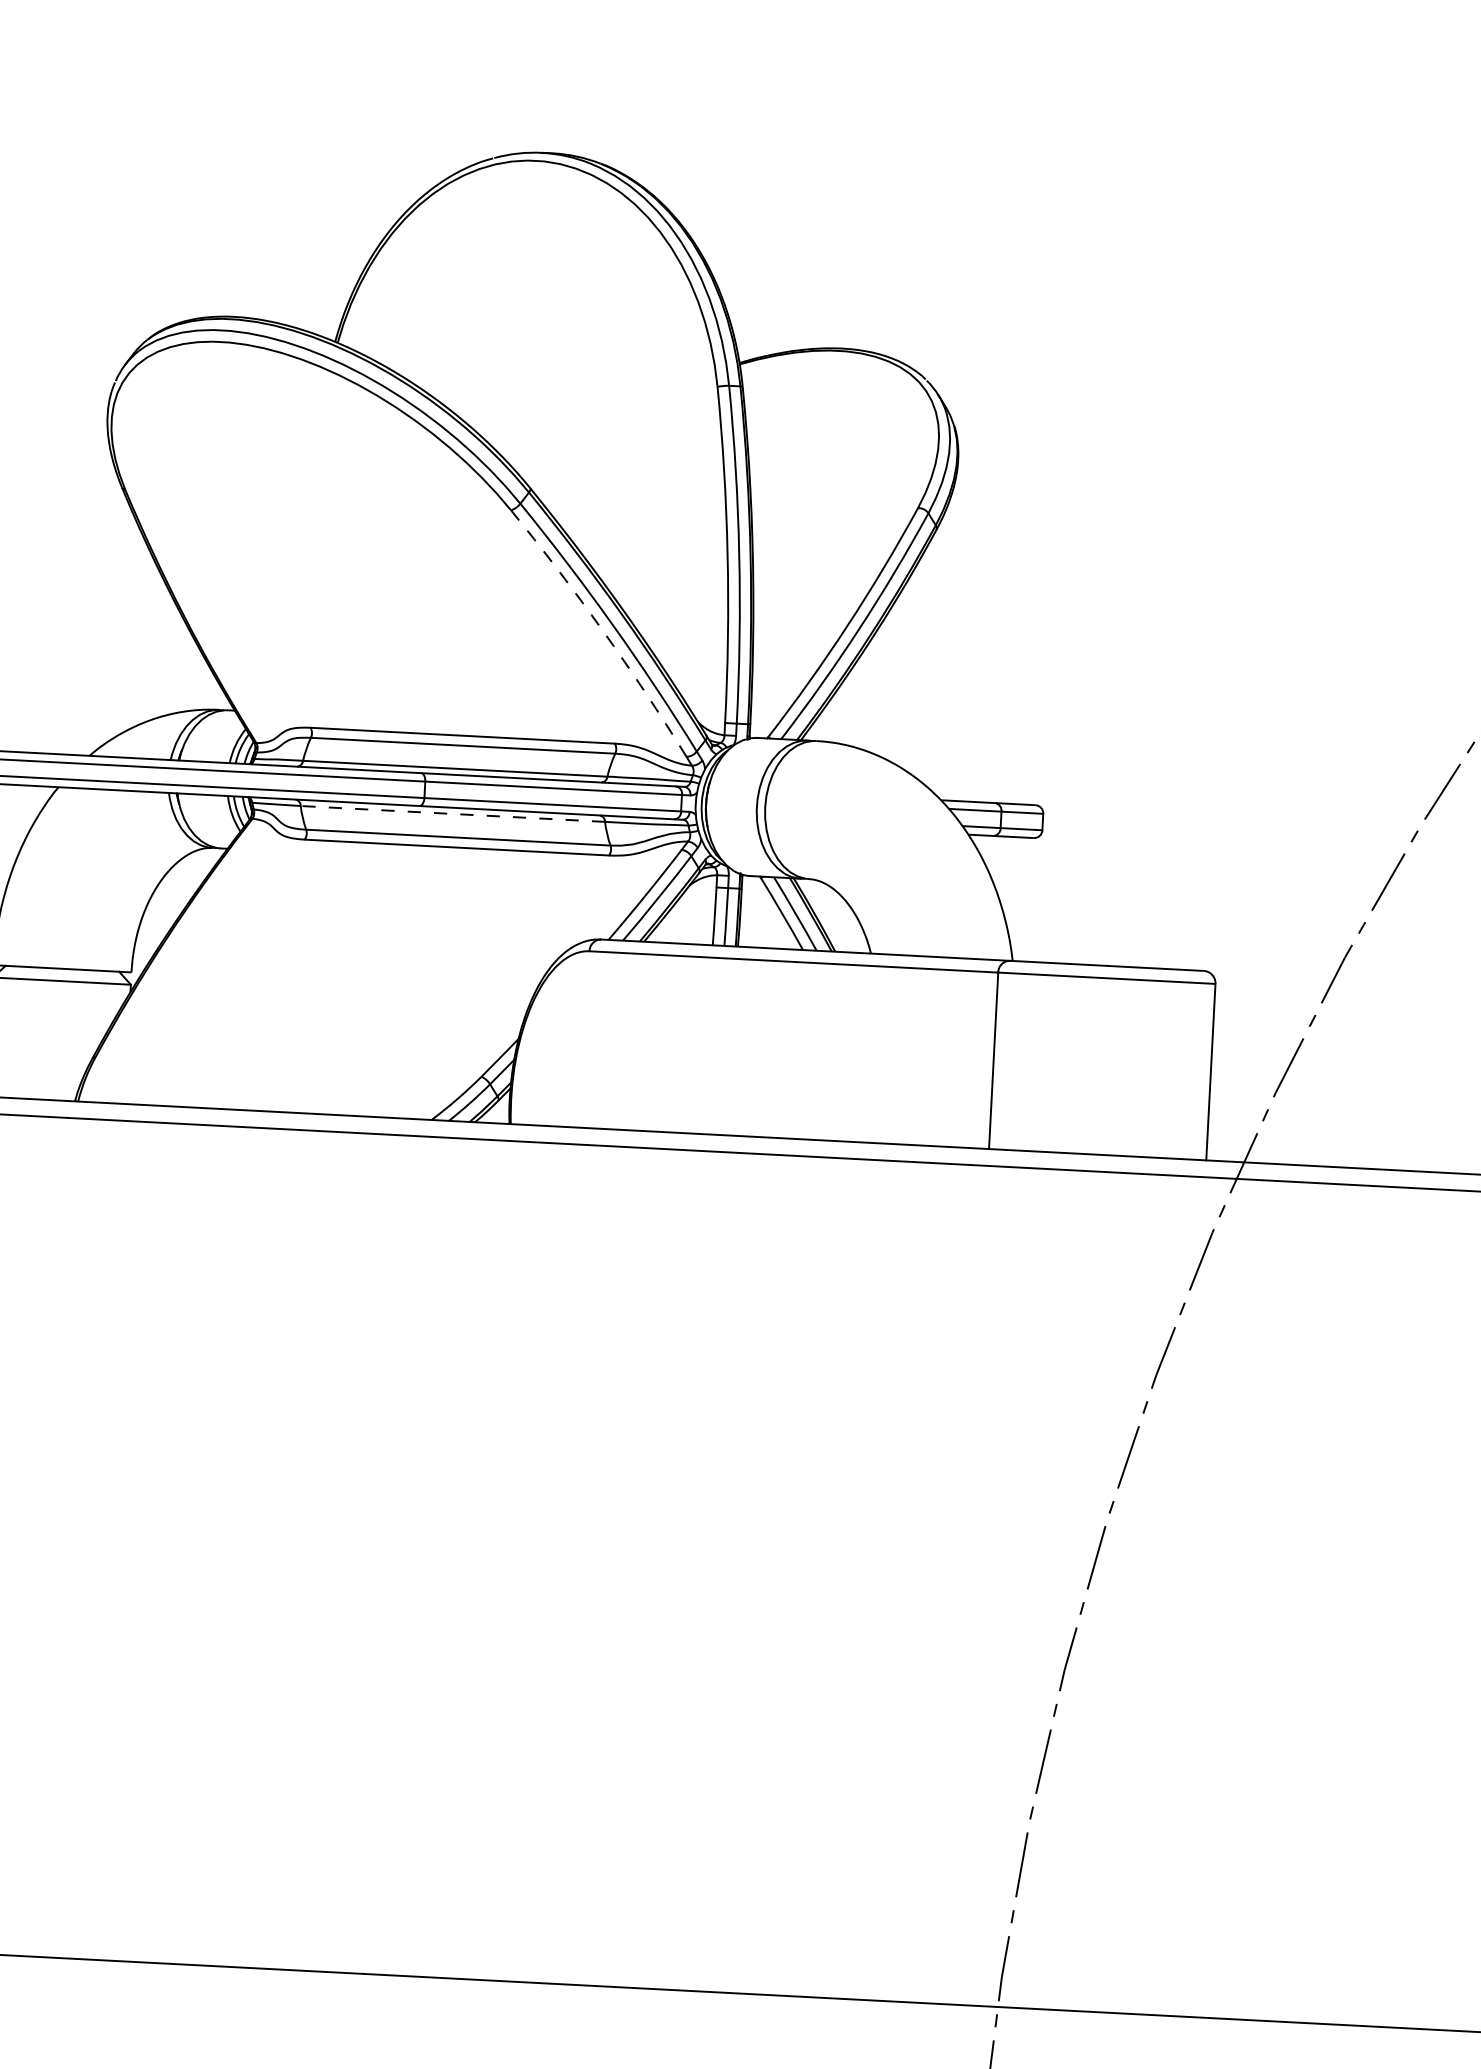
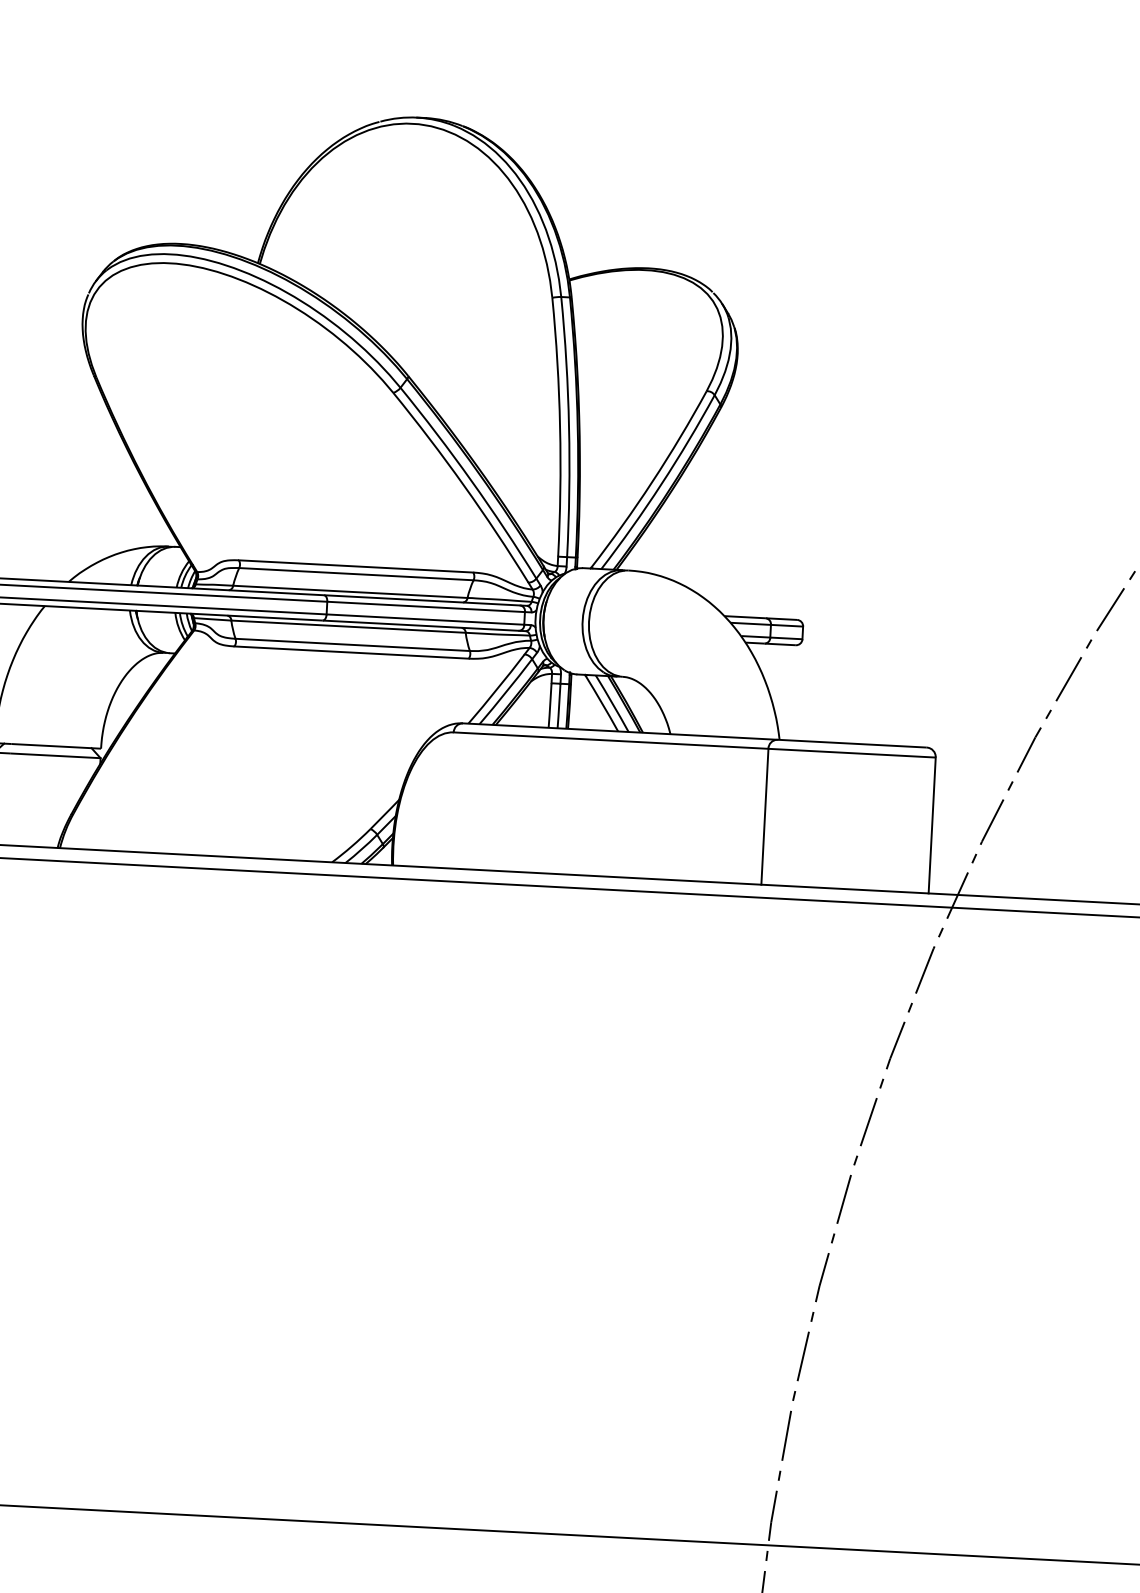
arc: (602, 630) -> (463, 485), dashed -> solid
line: (452, 813) -> (348, 626), dashed -> solid

